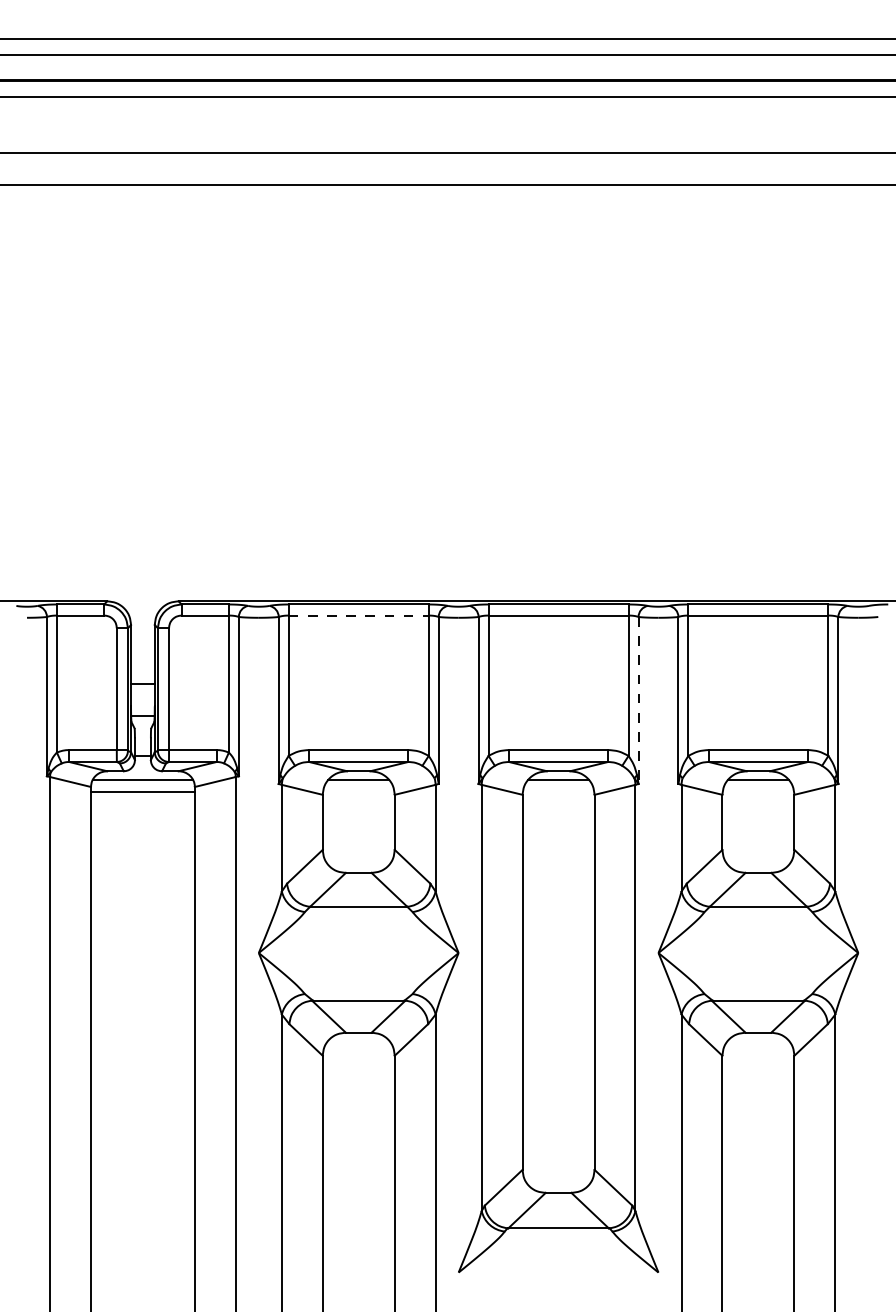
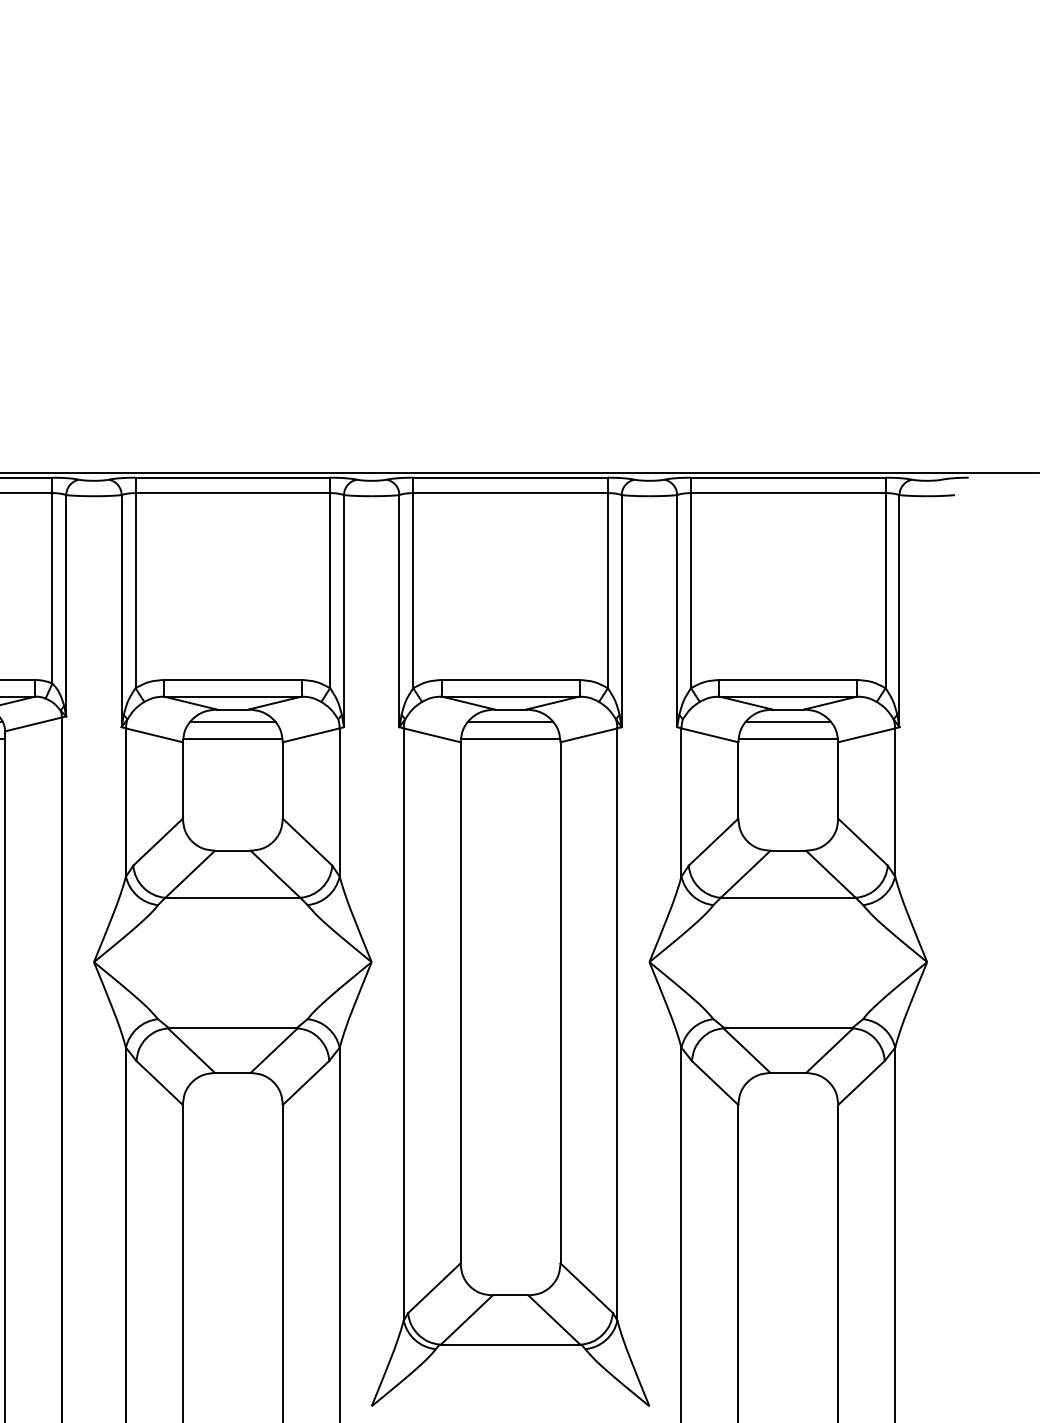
line: (359, 615) -> (233, 493), dashed -> solid
line: (638, 700) -> (621, 611), dashed -> solid
line: (358, 792) -> (232, 739), added
line: (558, 792) -> (510, 739), added
line: (757, 792) -> (787, 739), added

